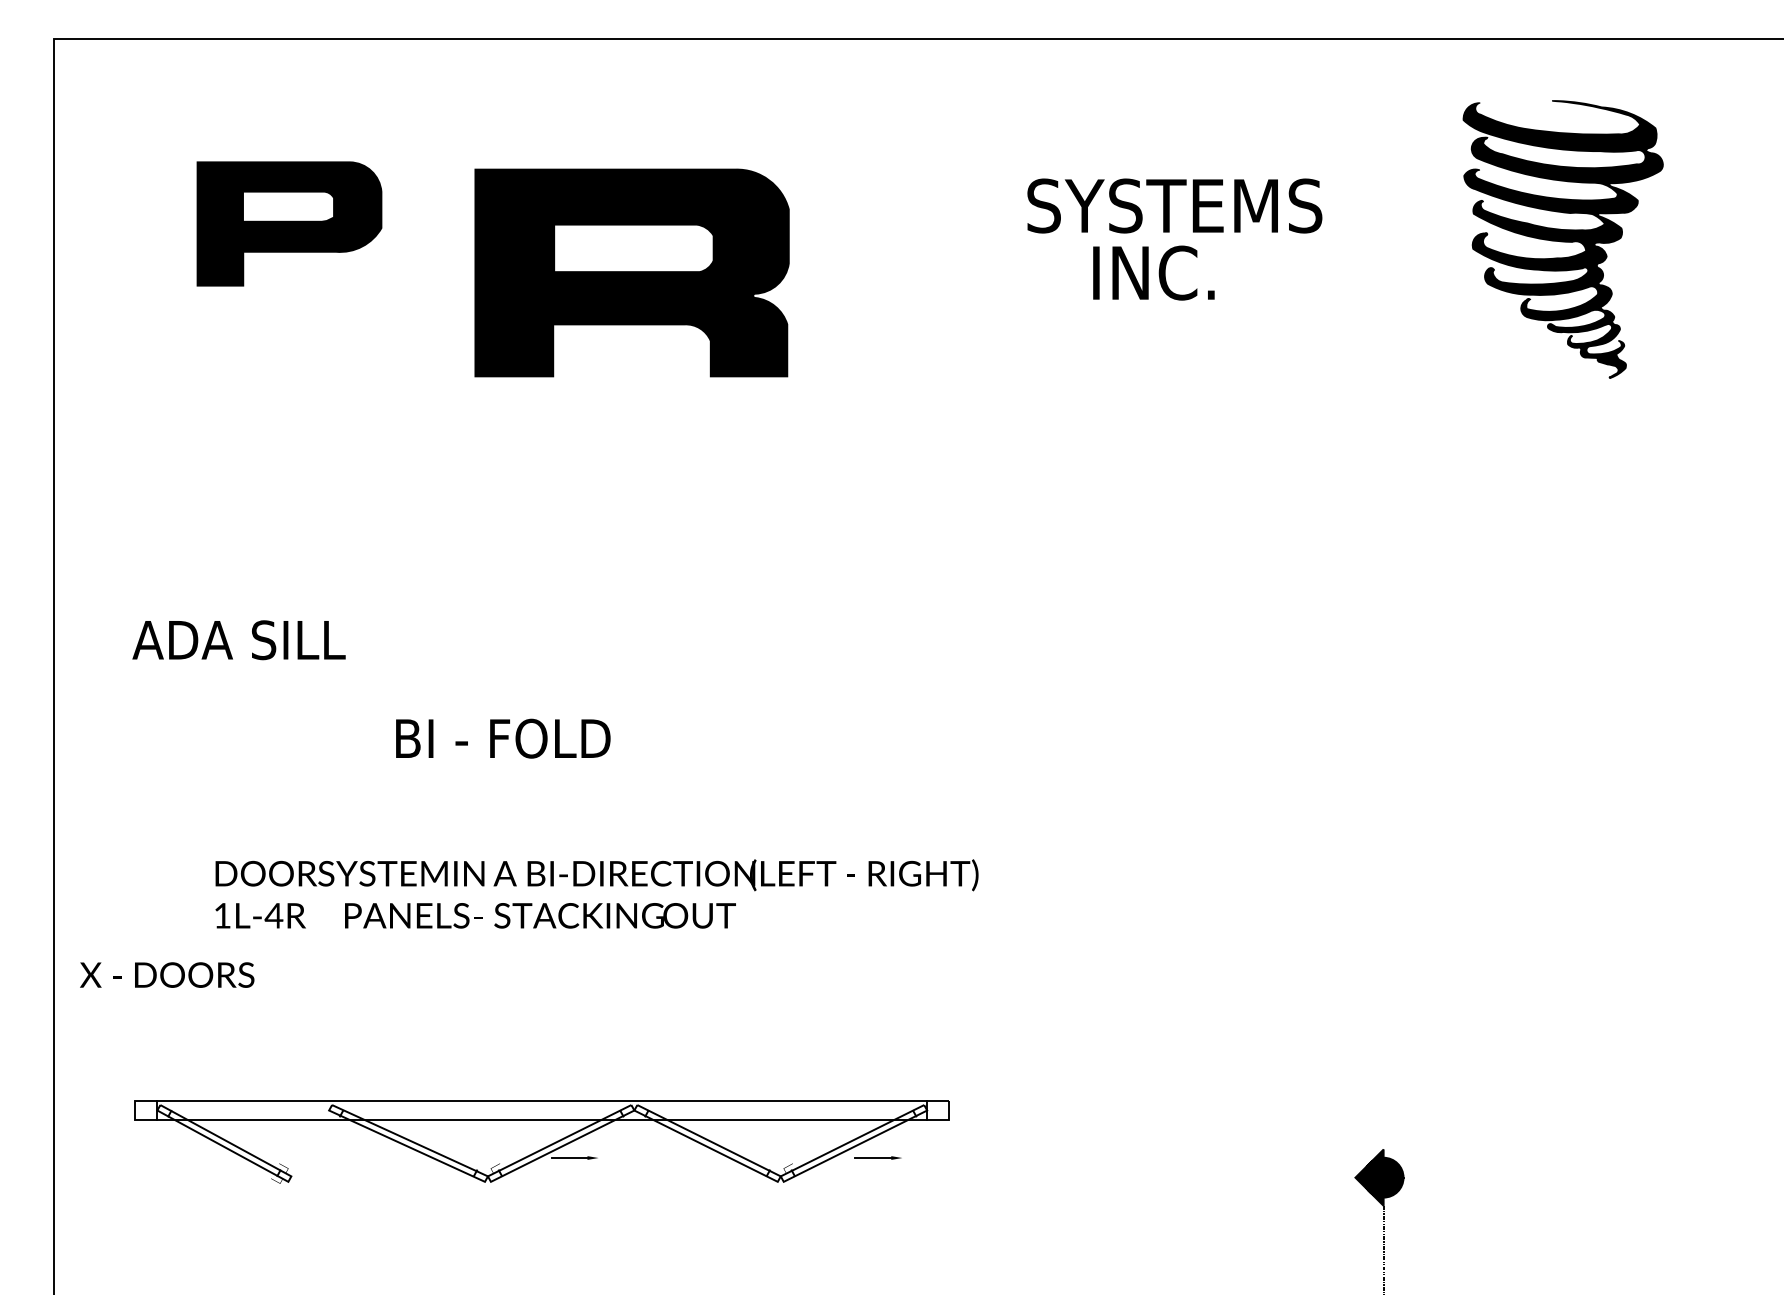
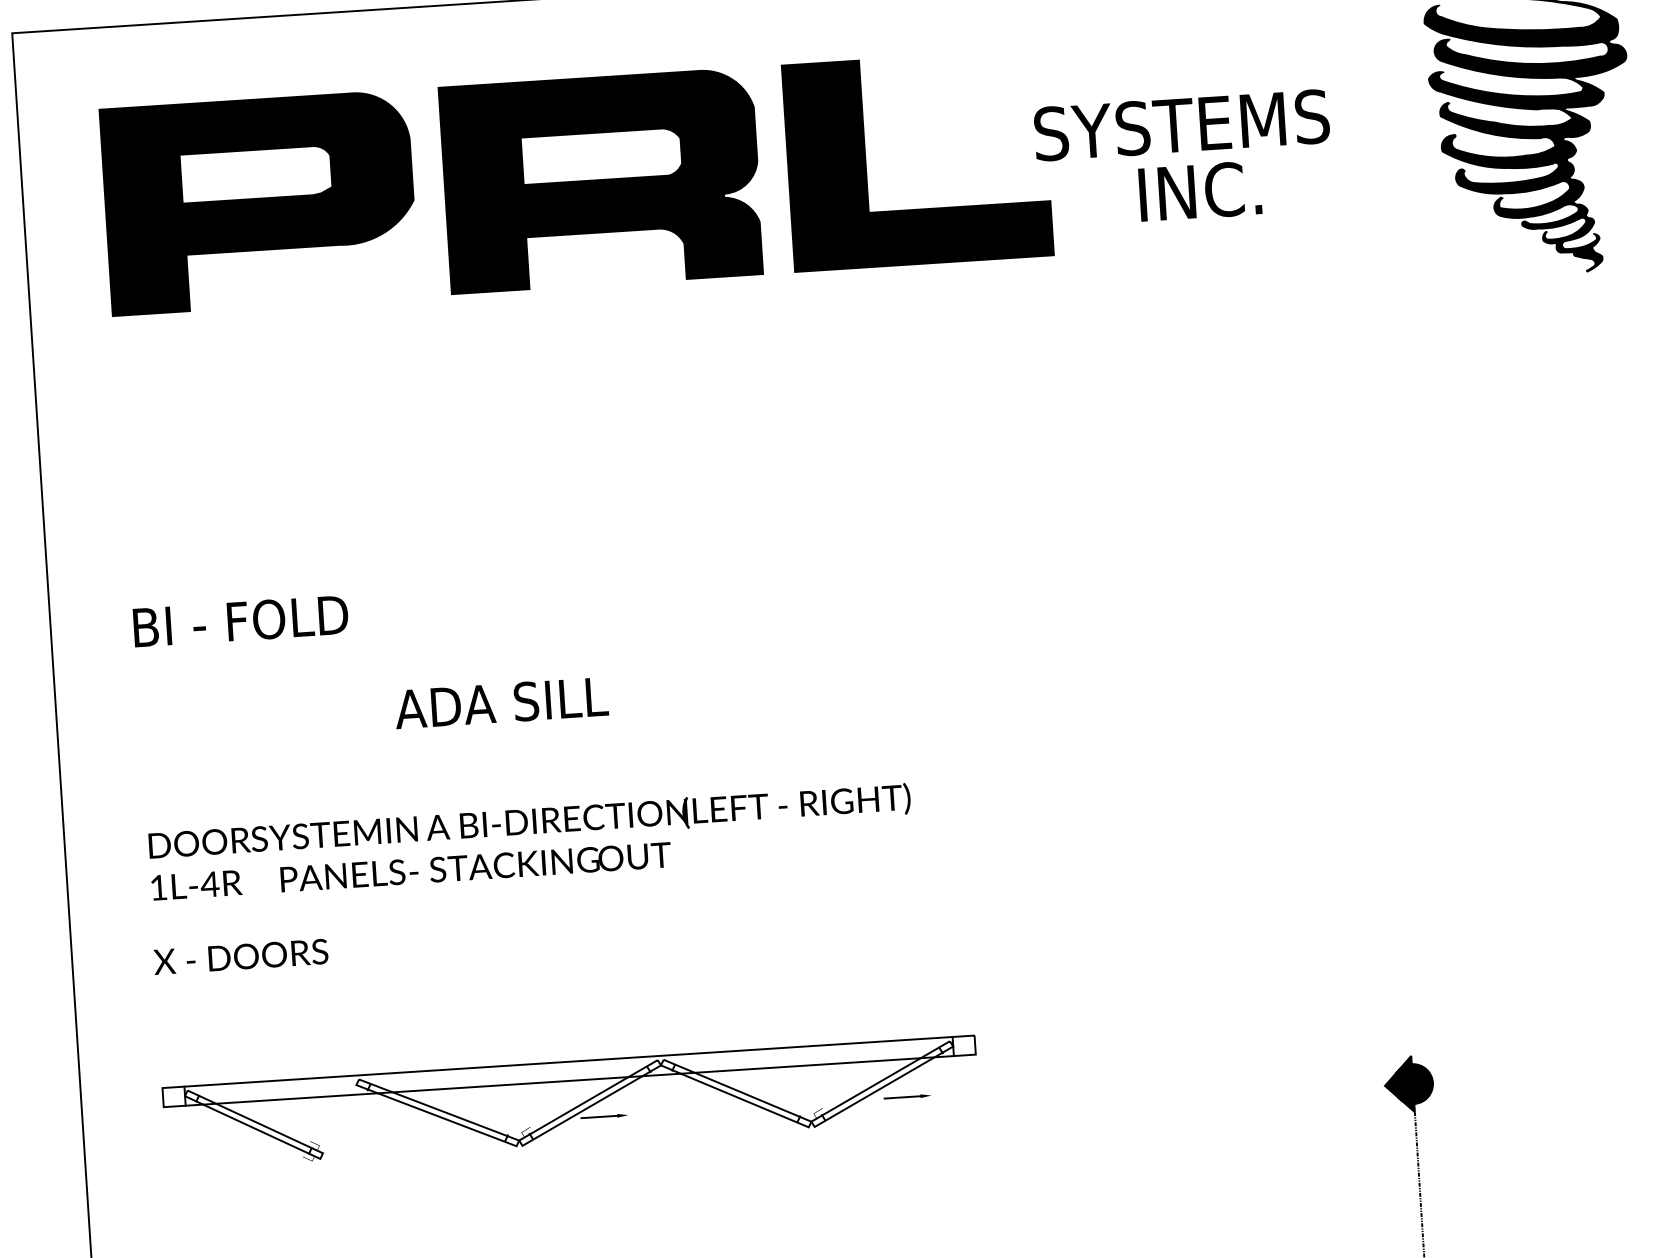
text: (1174, 205) -> (1181, 124), moved
part: (289, 223) -> (259, 202), size x1.67
fill: (948, 223) -> (917, 159), added
part: (631, 272) -> (600, 180), moved
text: (1153, 272) -> (1199, 190), moved
text: (241, 640) -> (238, 621), ADA SILL -> BI - FOLD
text: (501, 738) -> (504, 702), BI - FOLD -> ADA SILL
text: (596, 893) -> (530, 841), moved
text: (167, 974) -> (241, 956), moved

